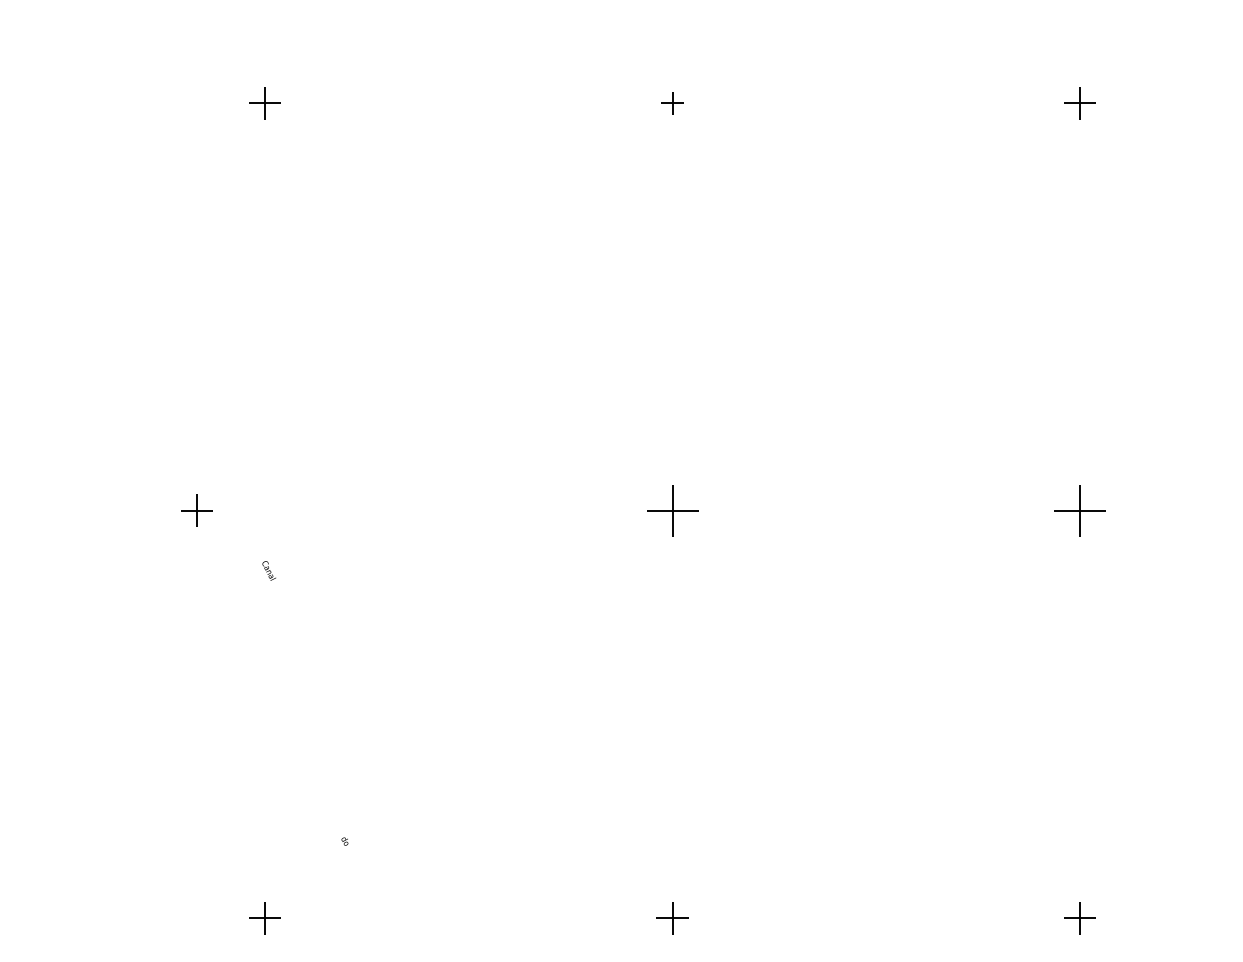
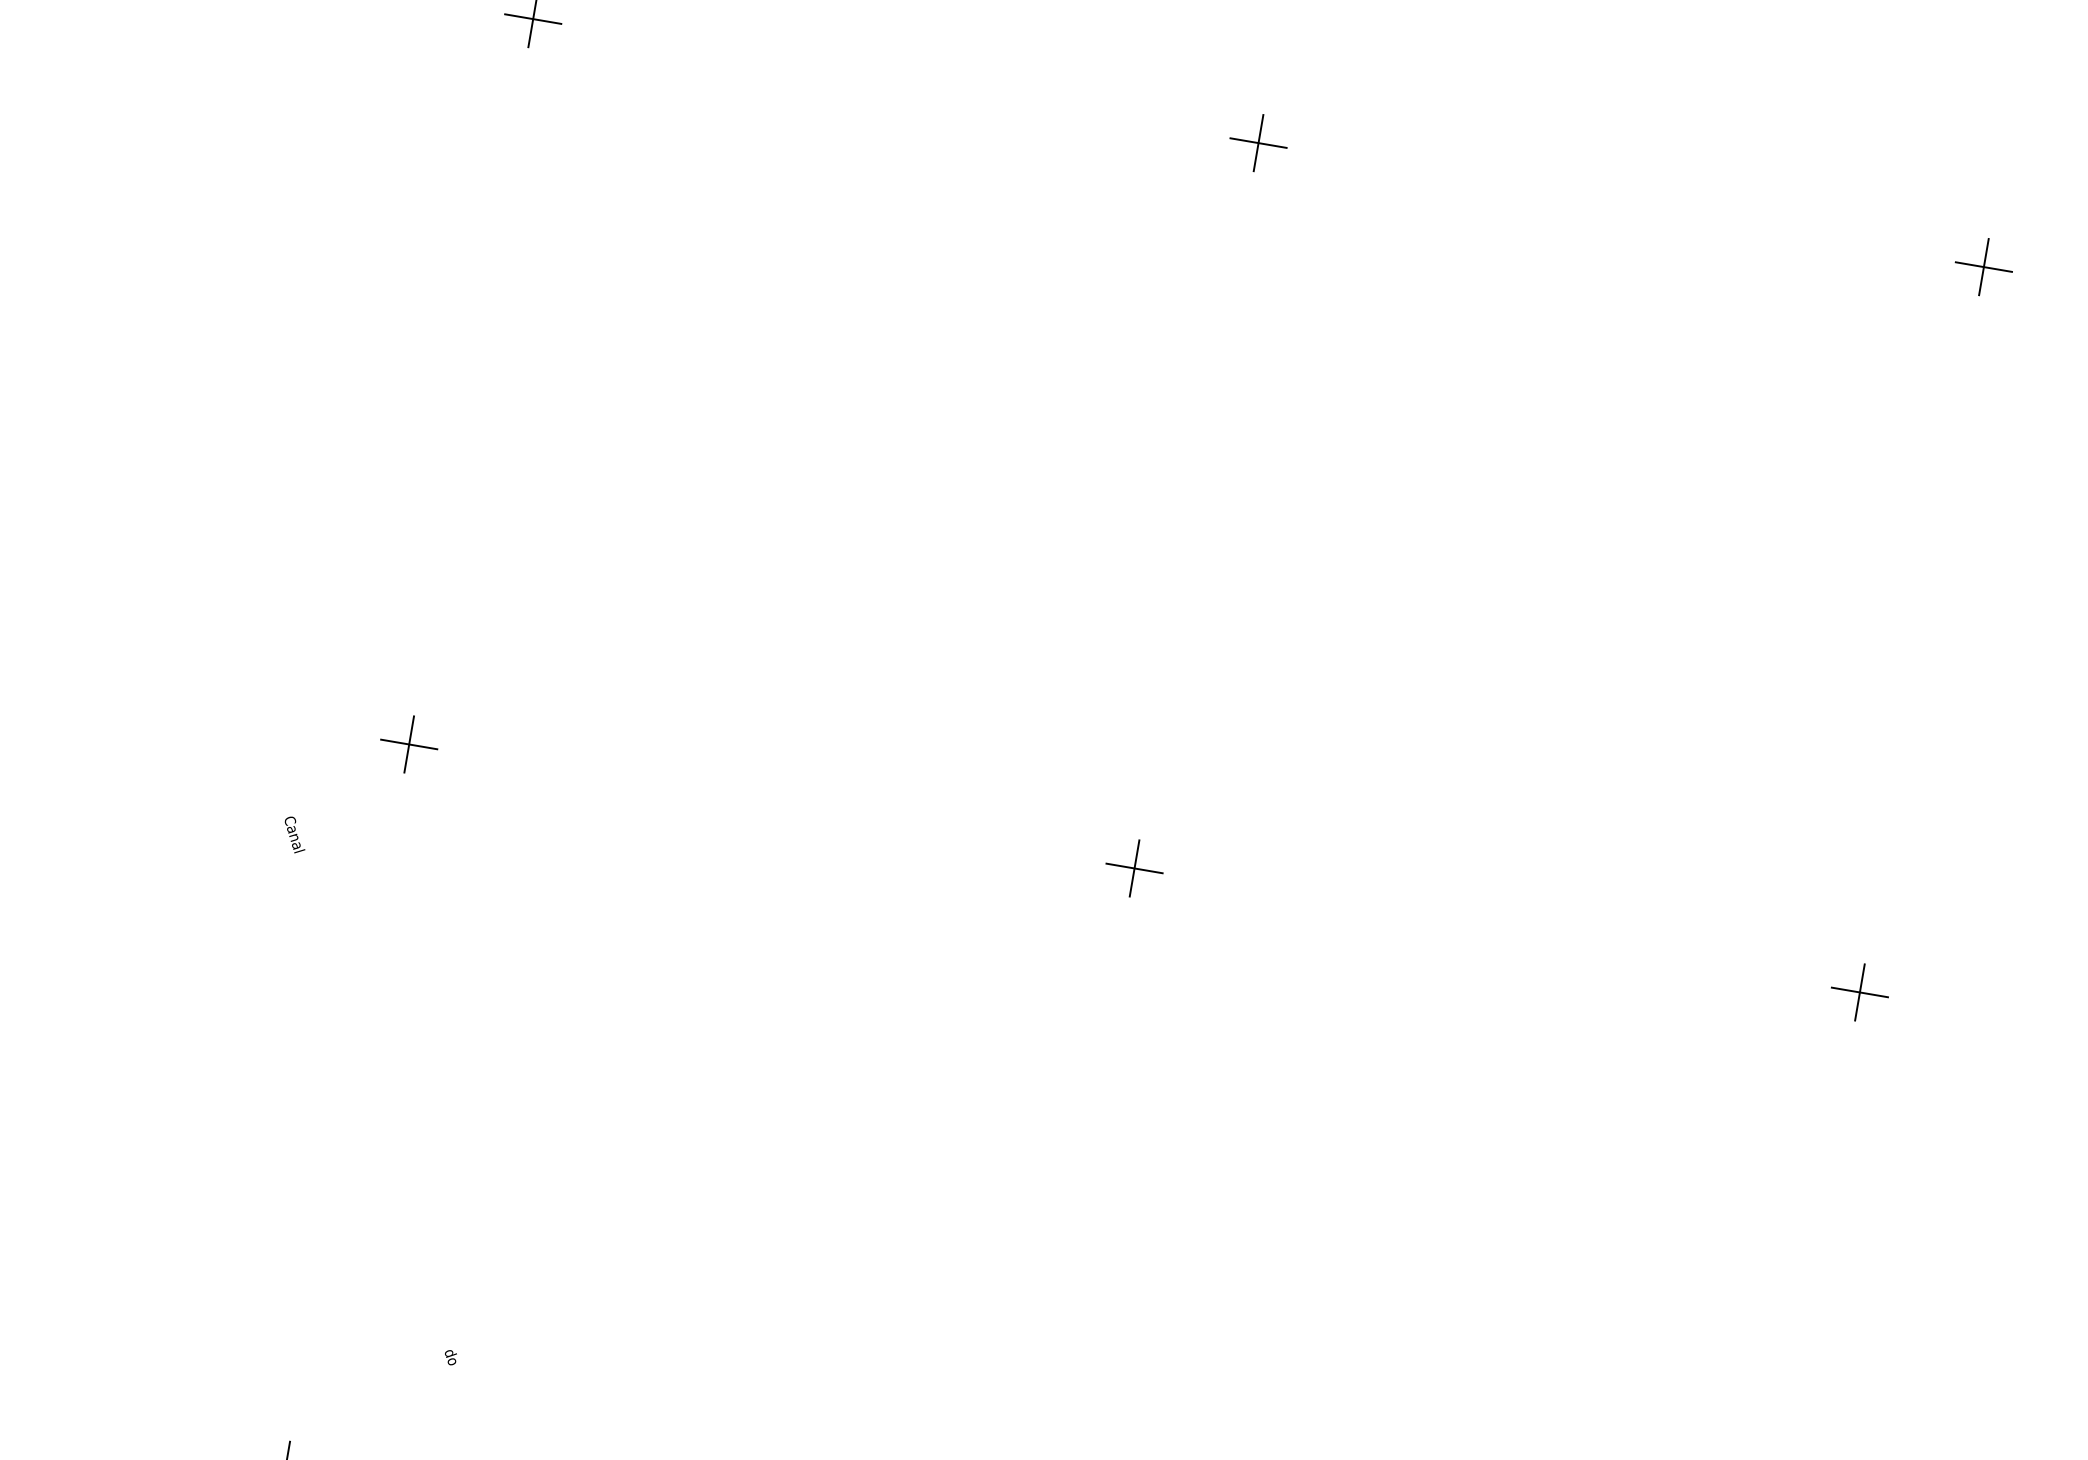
part: (672, 103) -> (1258, 143), size x1.43
part: (196, 510) -> (408, 743), moved
part: (672, 510) -> (1134, 867), size x0.62
part: (1079, 510) -> (1858, 991), size x0.62
text: (268, 570) -> (293, 834), moved

